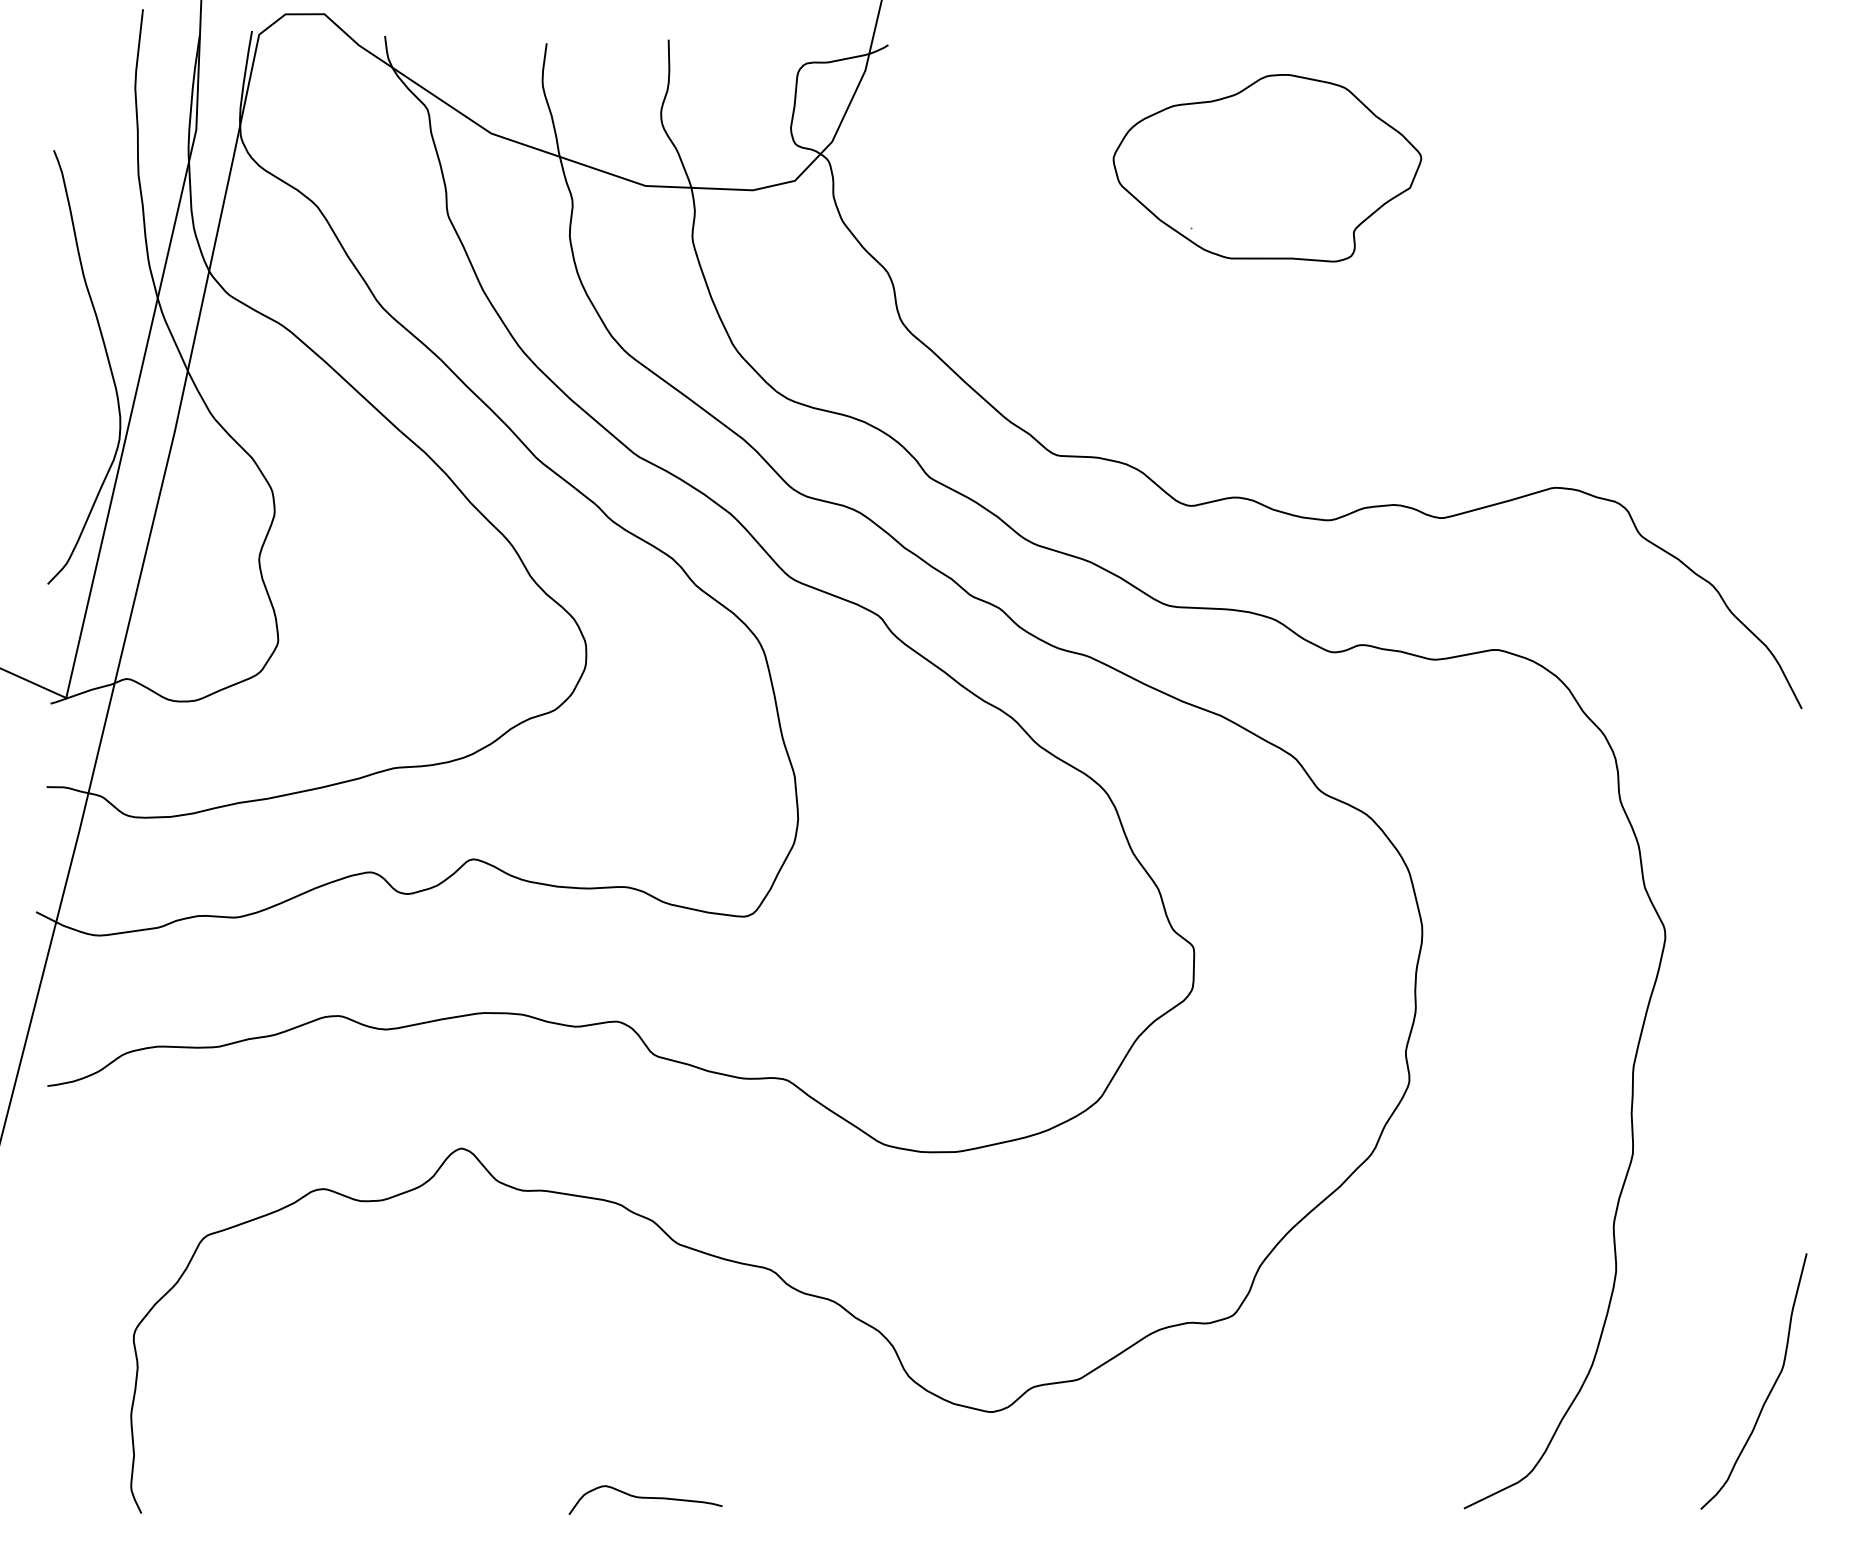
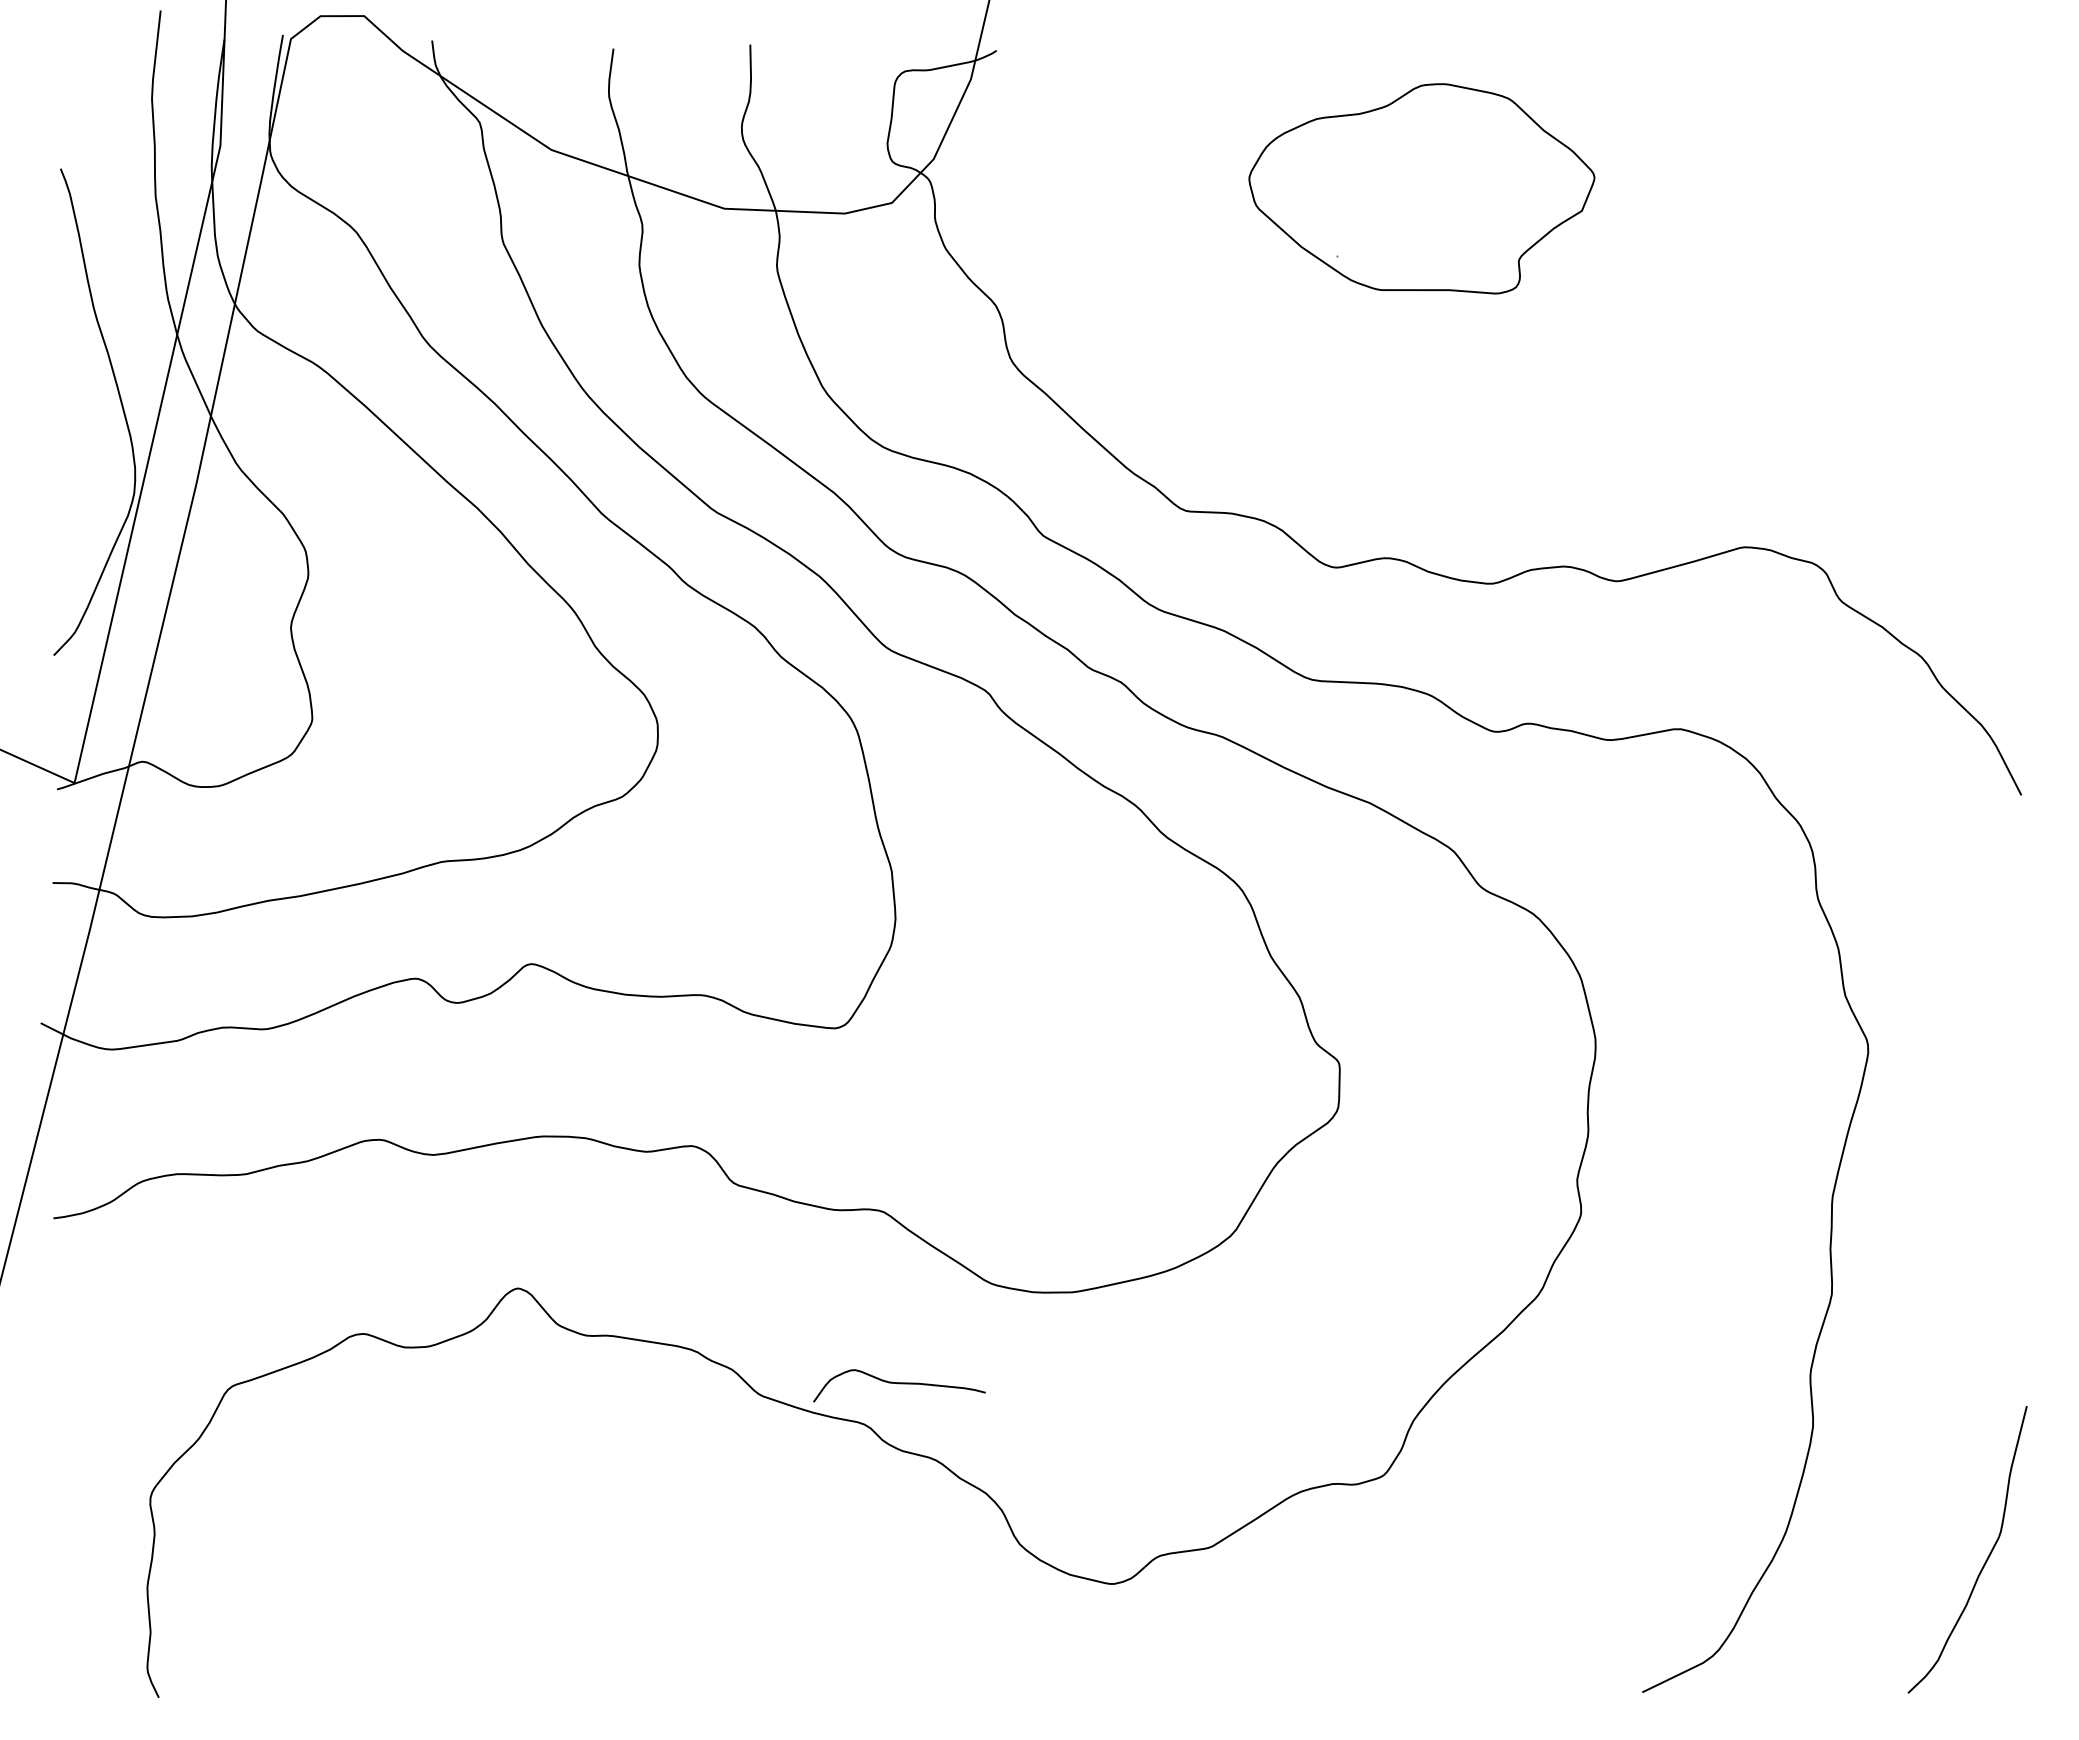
curve: (645, 1498) -> (899, 1384), moved

